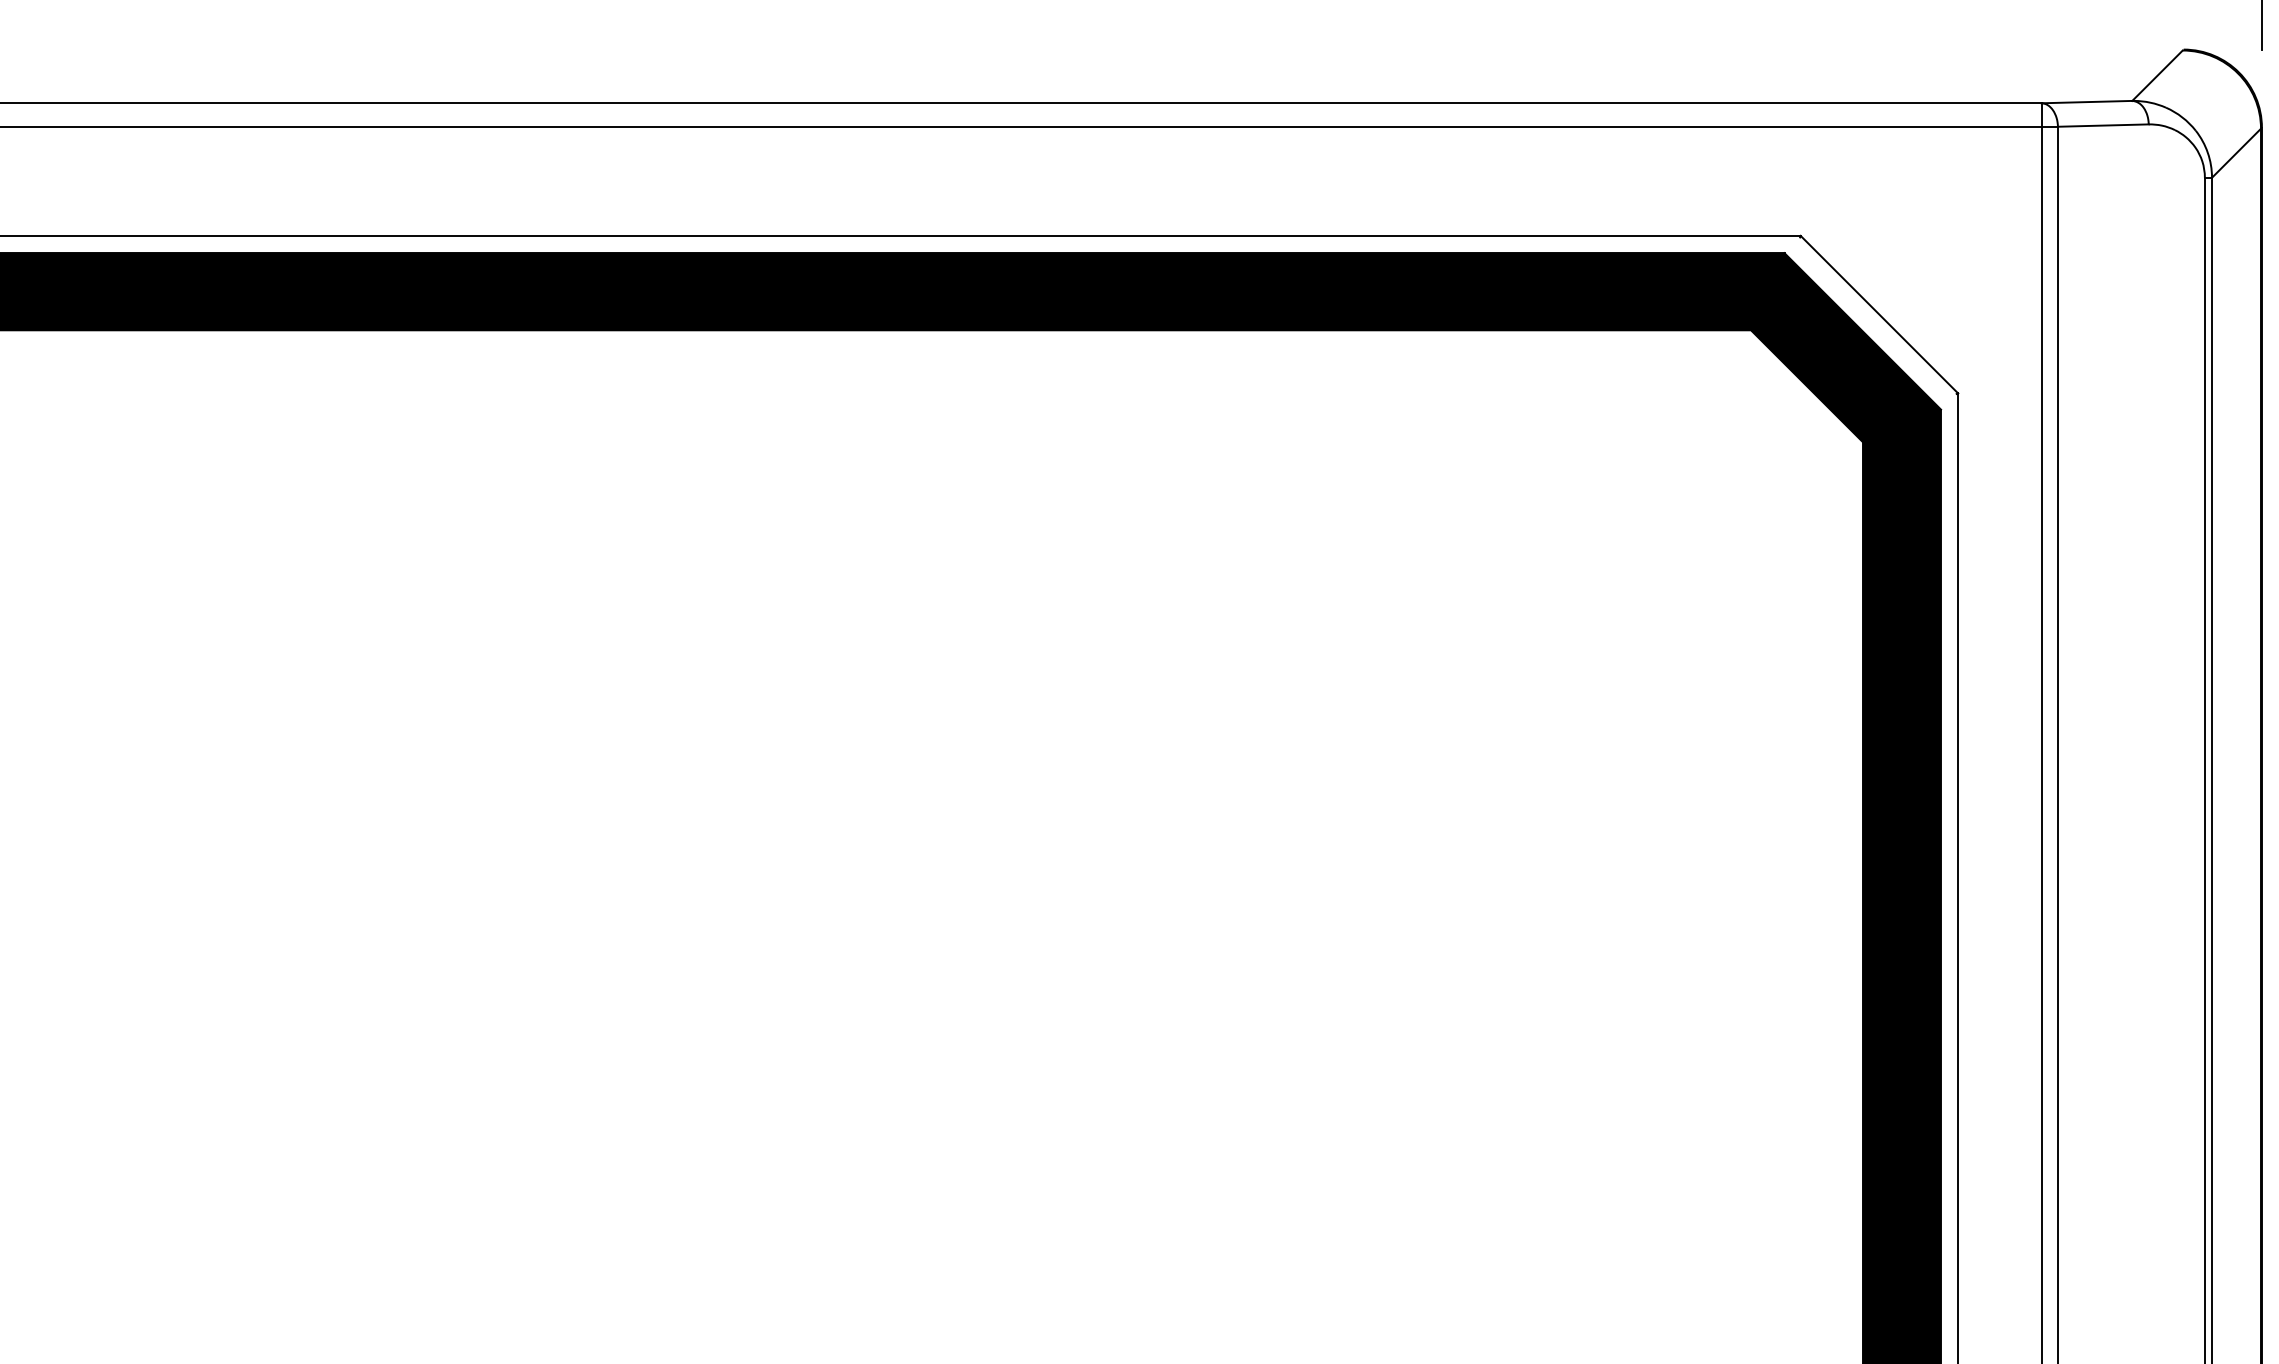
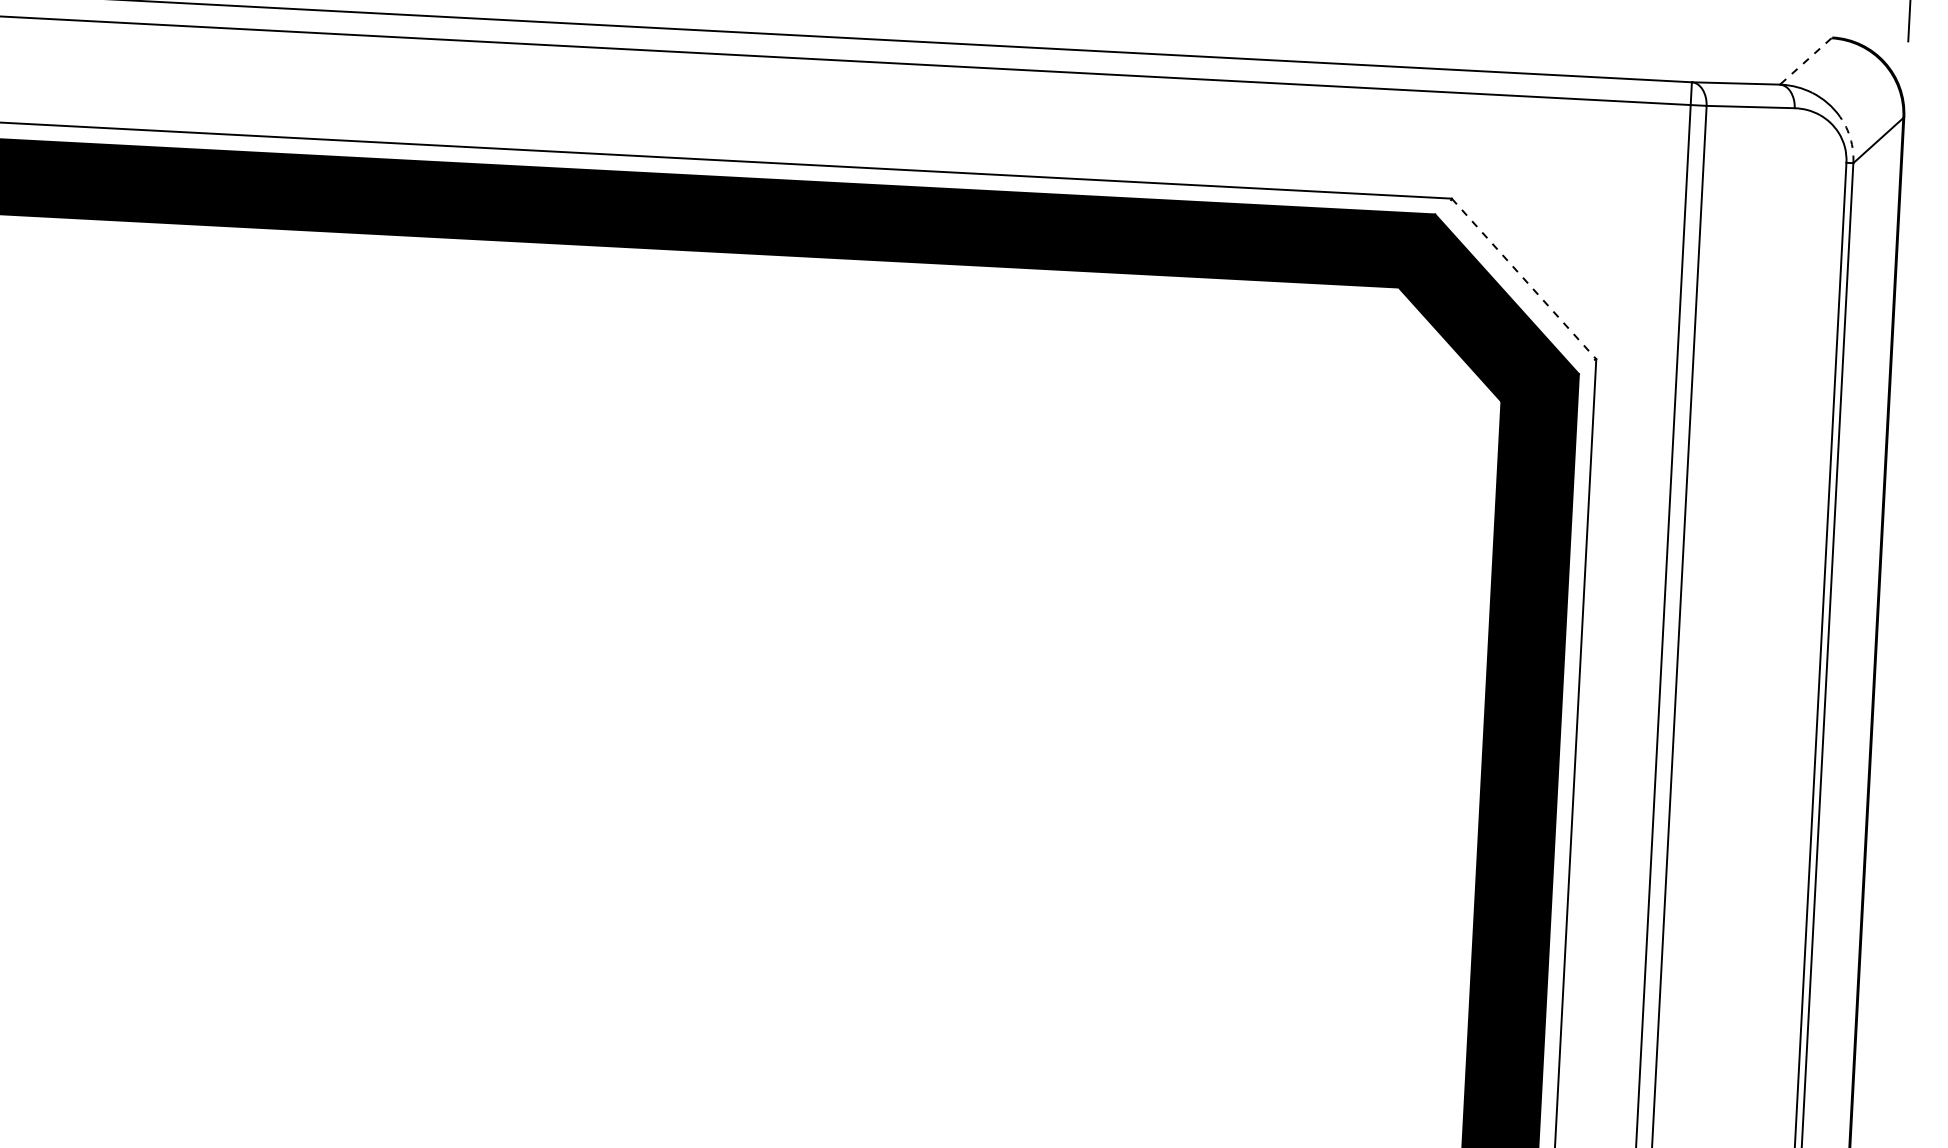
line: (2157, 75) -> (1805, 61), solid -> dashed
arc: (2207, 152) -> (1850, 138), solid -> dashed
line: (1879, 315) -> (1524, 279), solid -> dashed

